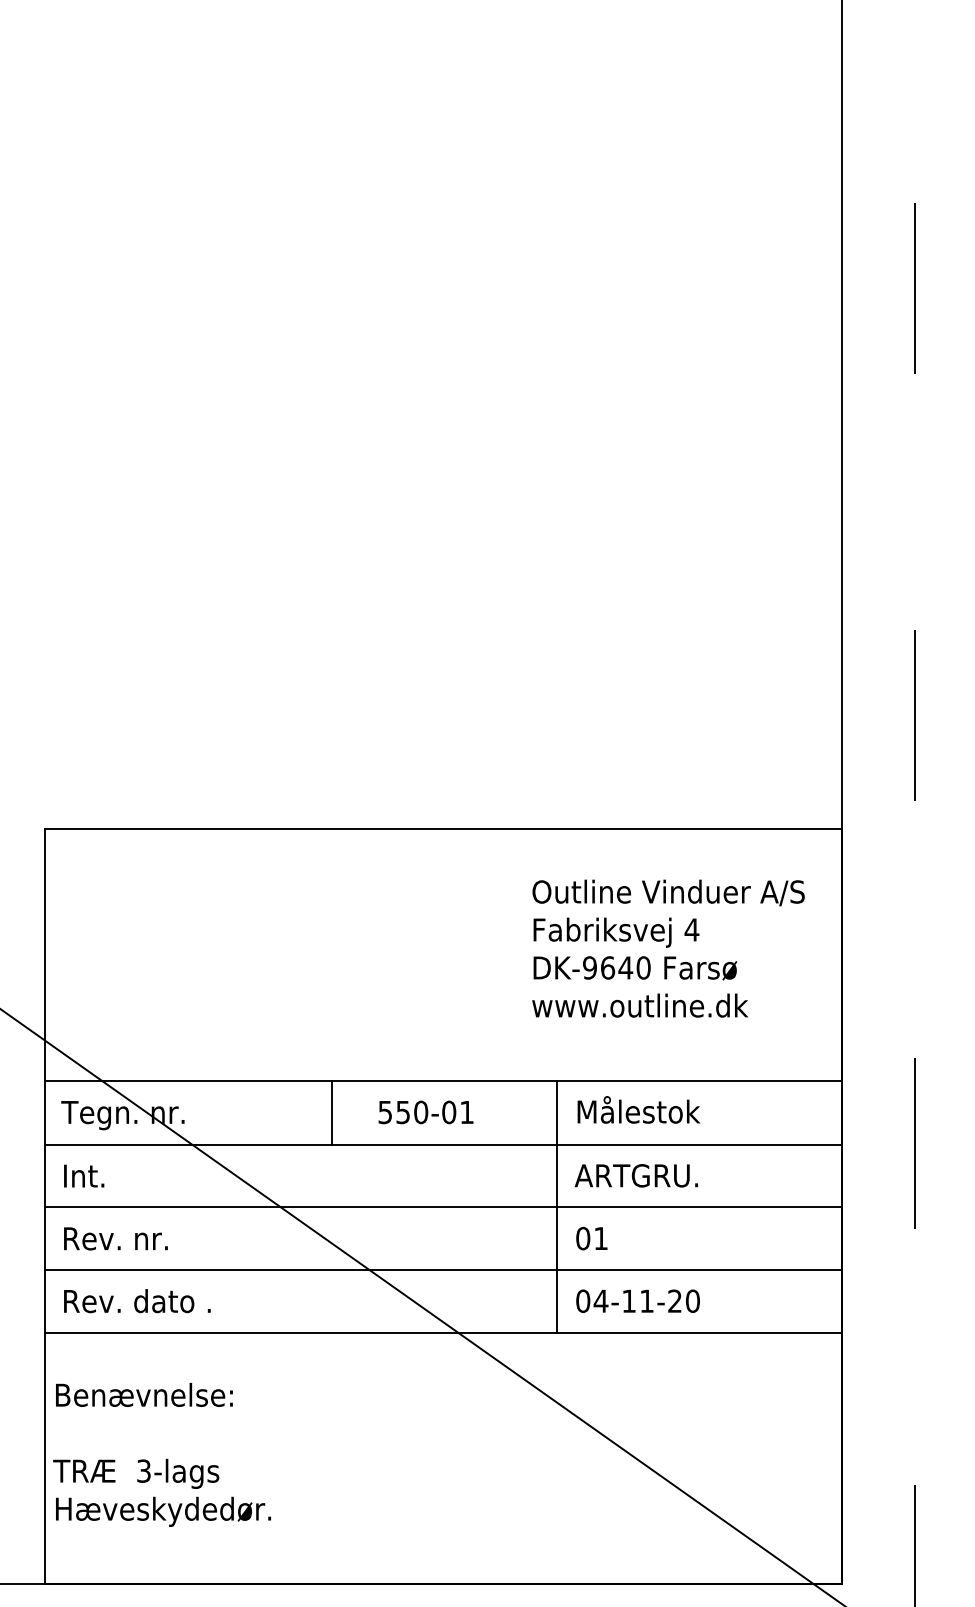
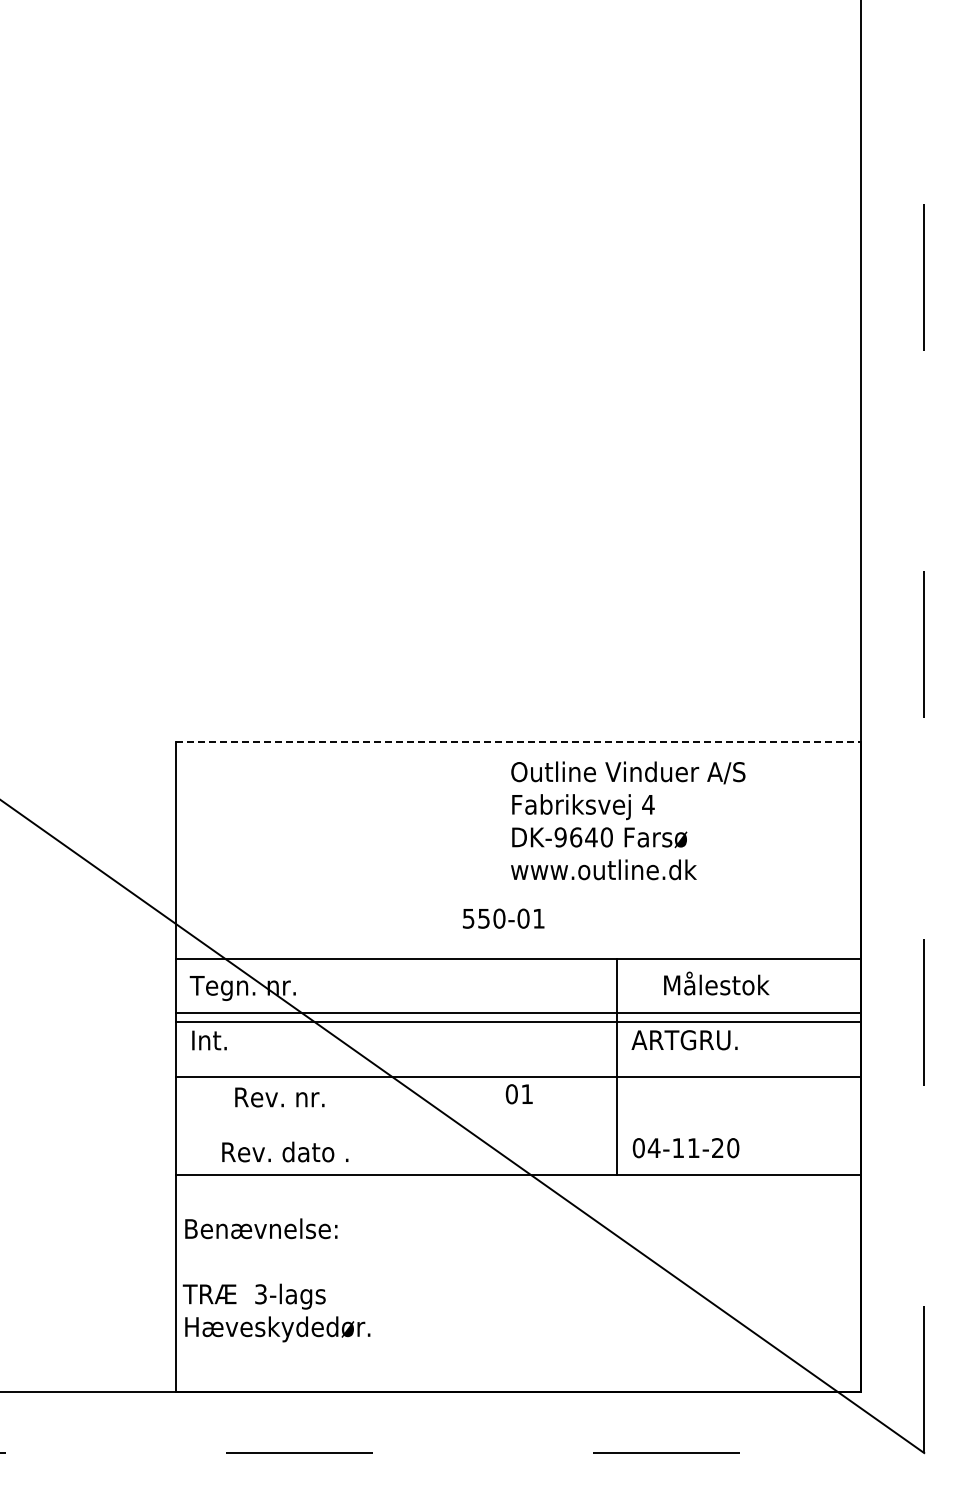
line: (443, 828) -> (518, 741), solid -> dashed
text: (668, 948) -> (628, 820), moved
text: (638, 1109) -> (716, 983), moved
line: (331, 1112) -> (422, 985), removed
text: (425, 1112) -> (503, 918), moved
line: (443, 1207) -> (518, 1022), moved
text: (115, 1238) -> (279, 1097), moved
text: (590, 1238) -> (518, 1094), moved
line: (443, 1270) -> (518, 1077), moved
text: (137, 1300) -> (285, 1151), moved

